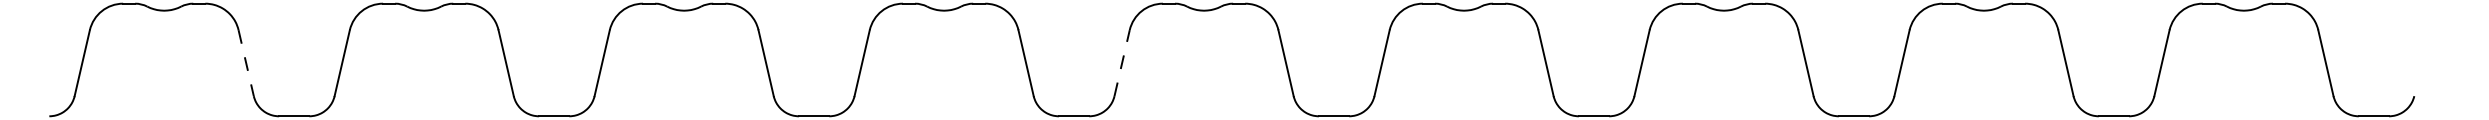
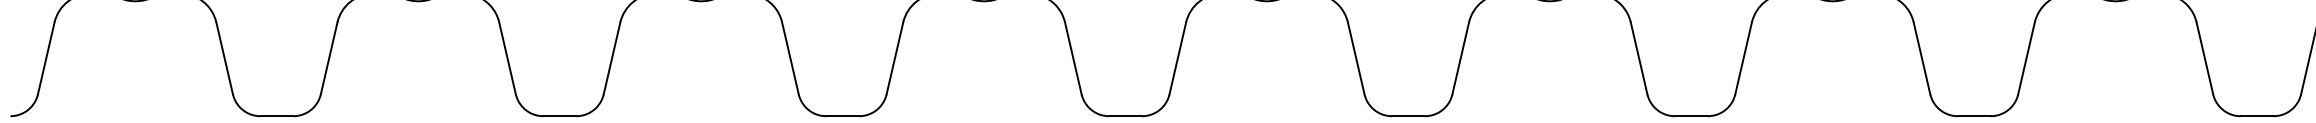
line: (246, 63) -> (224, 58), dashed -> solid
line: (1122, 63) -> (1178, 58), dashed -> solid

